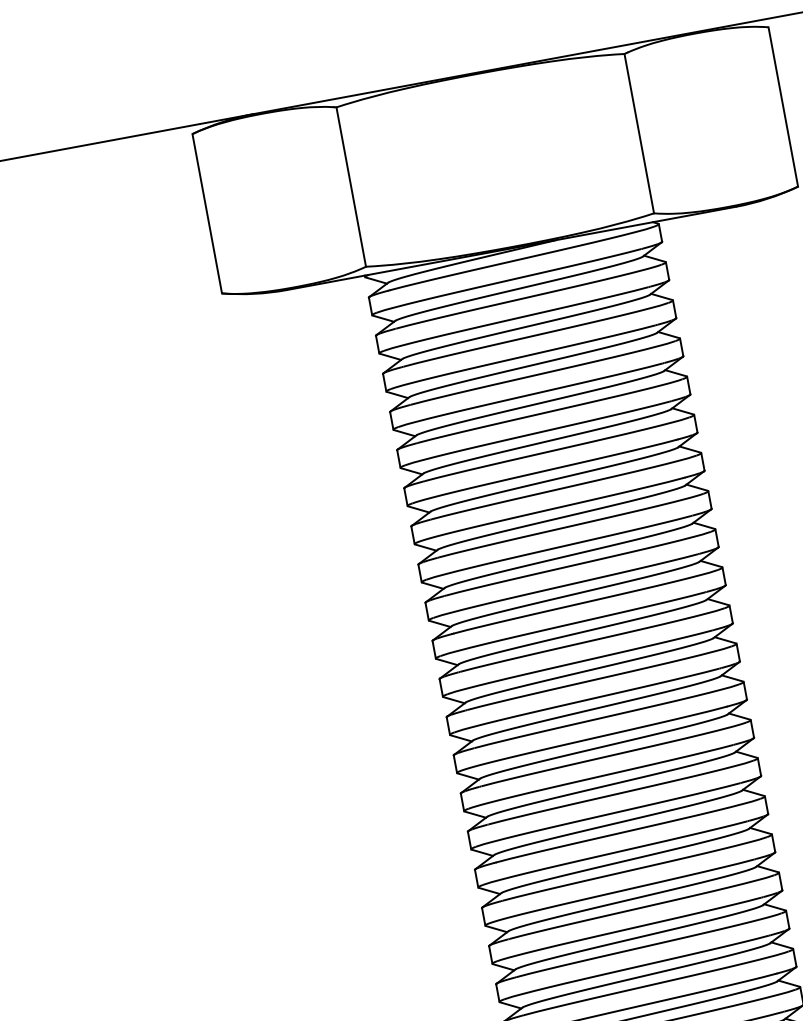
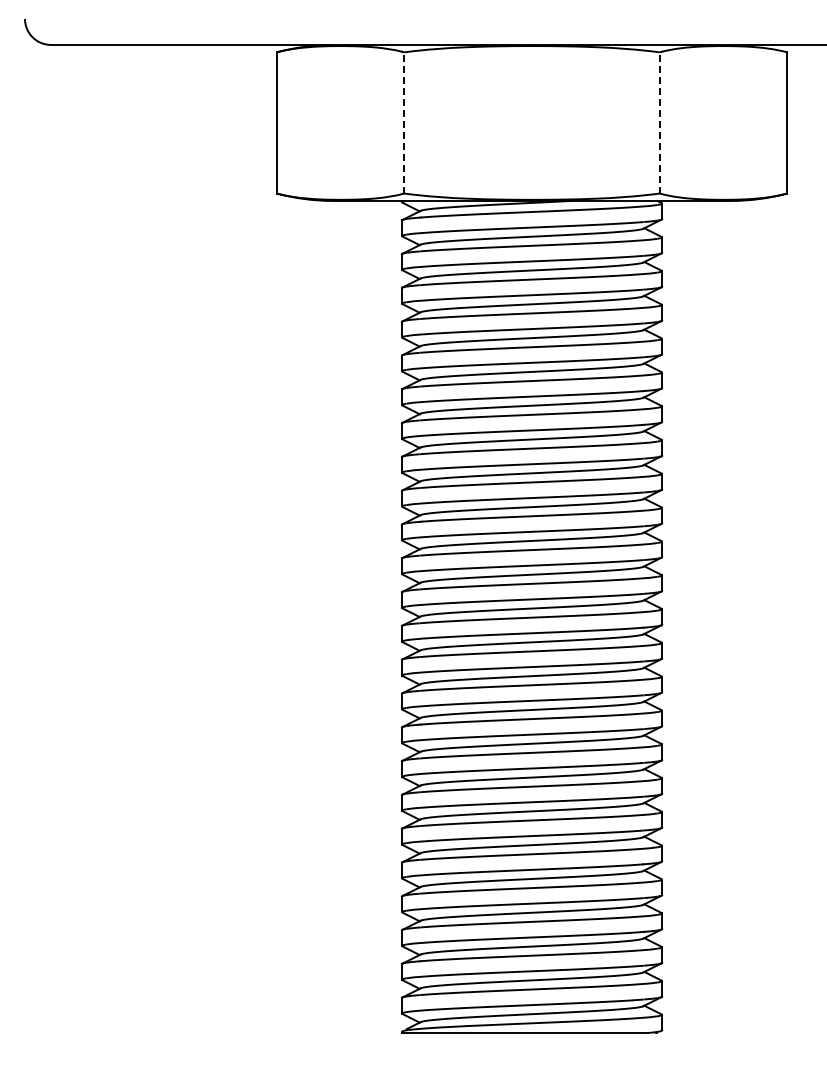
line: (639, 133) -> (659, 122), solid -> dashed
line: (351, 186) -> (404, 122), solid -> dashed

